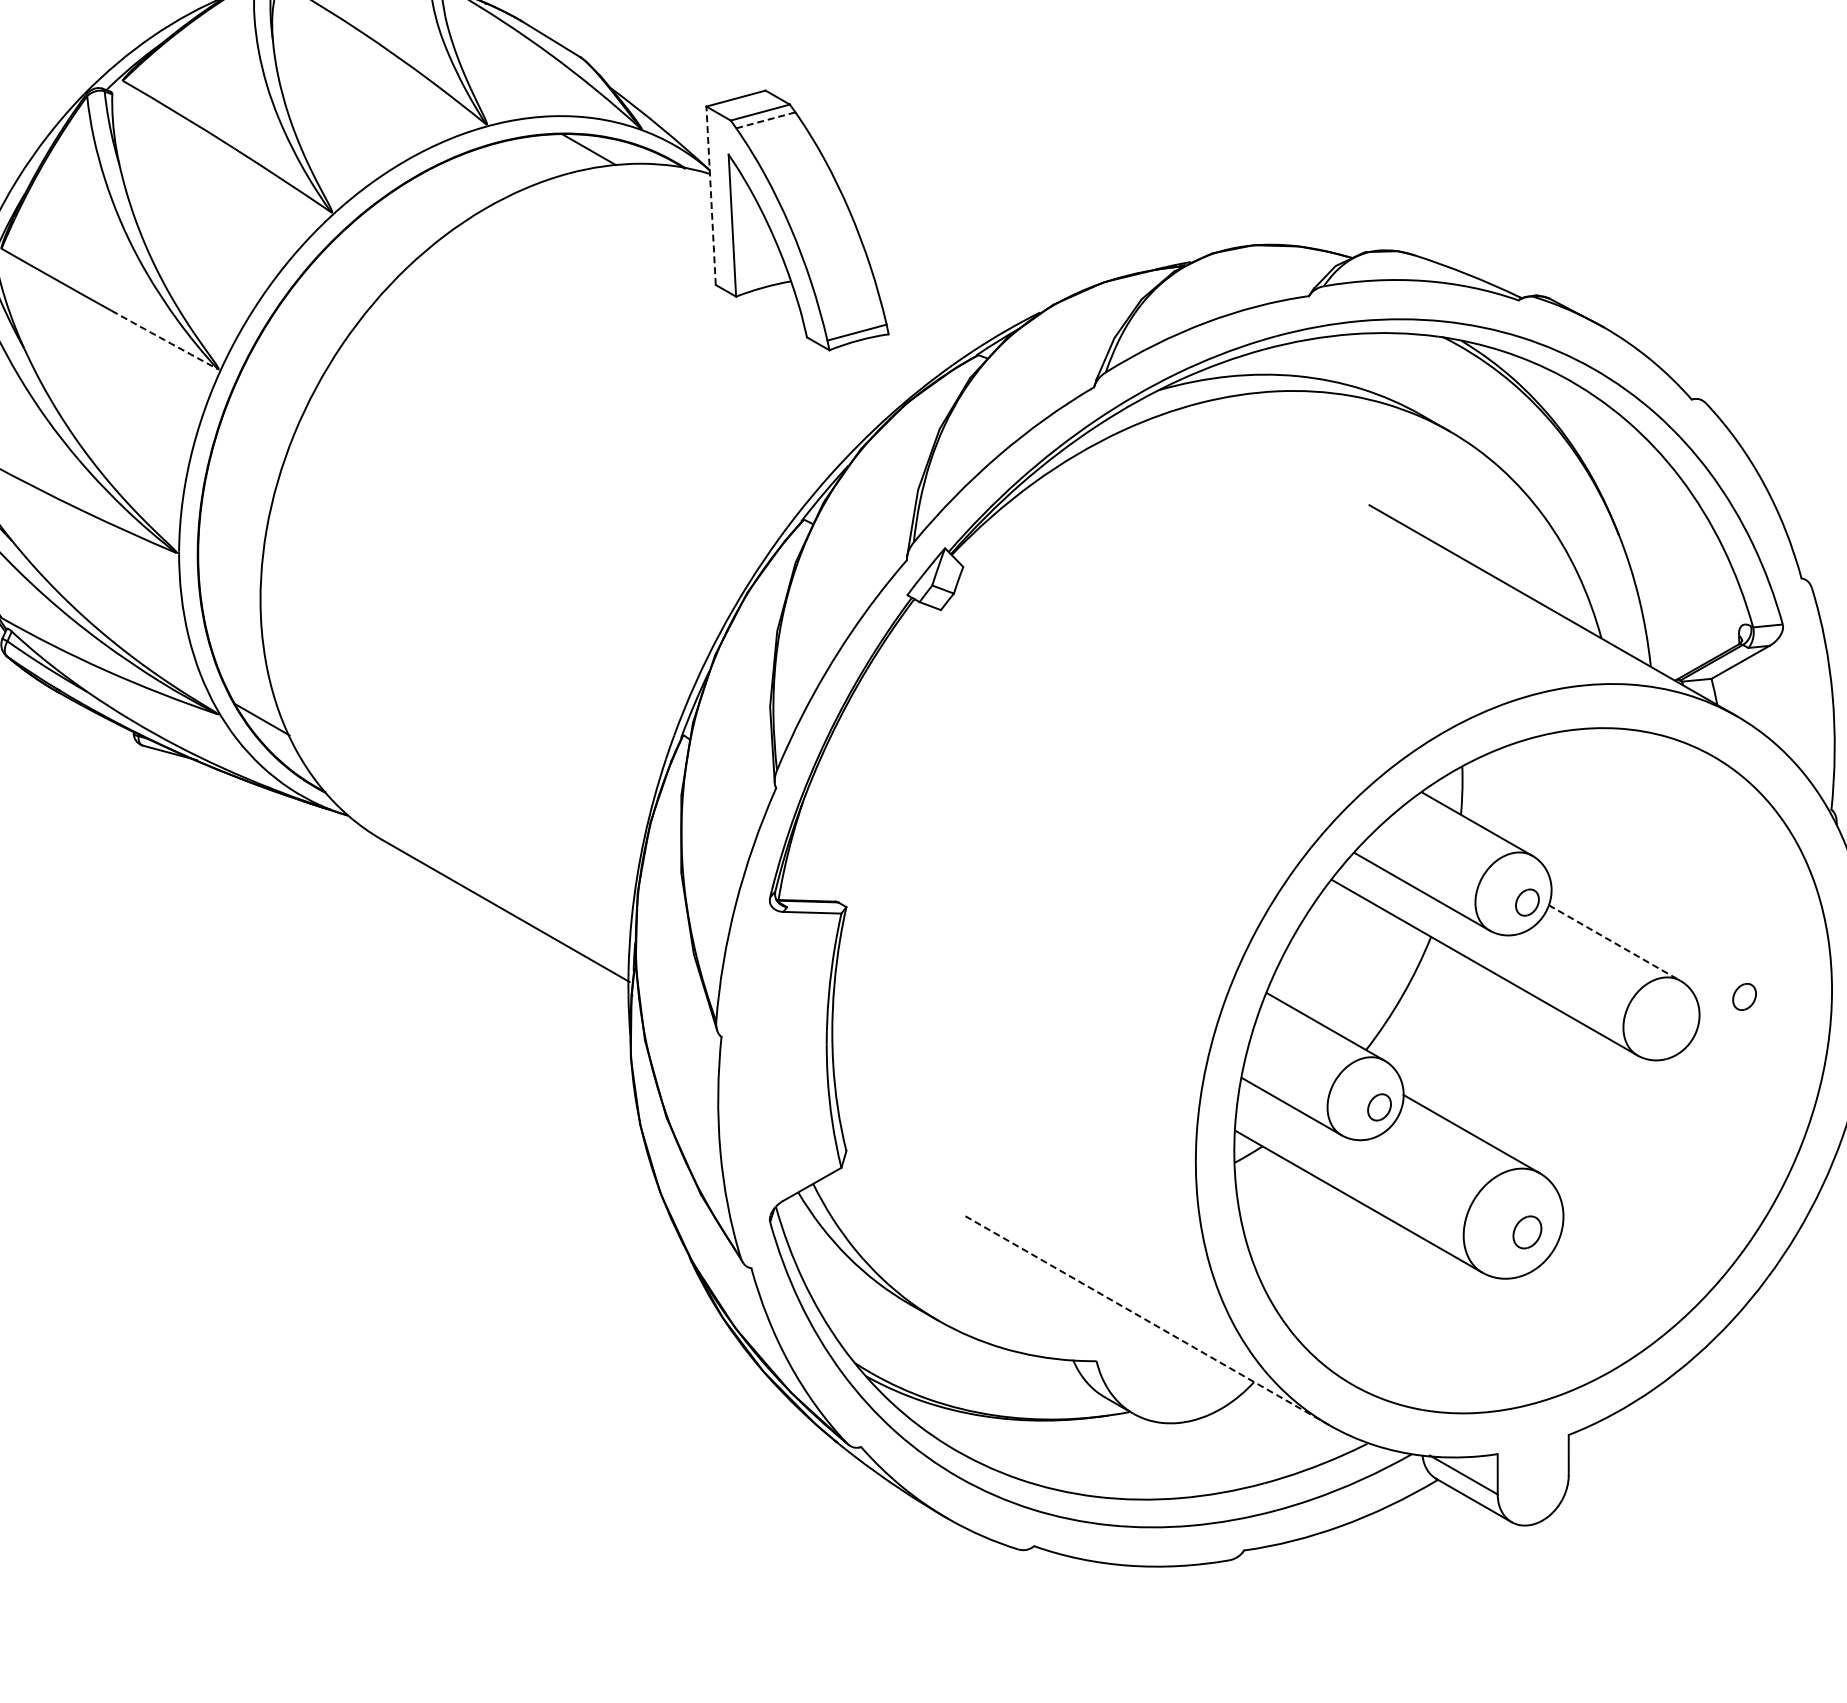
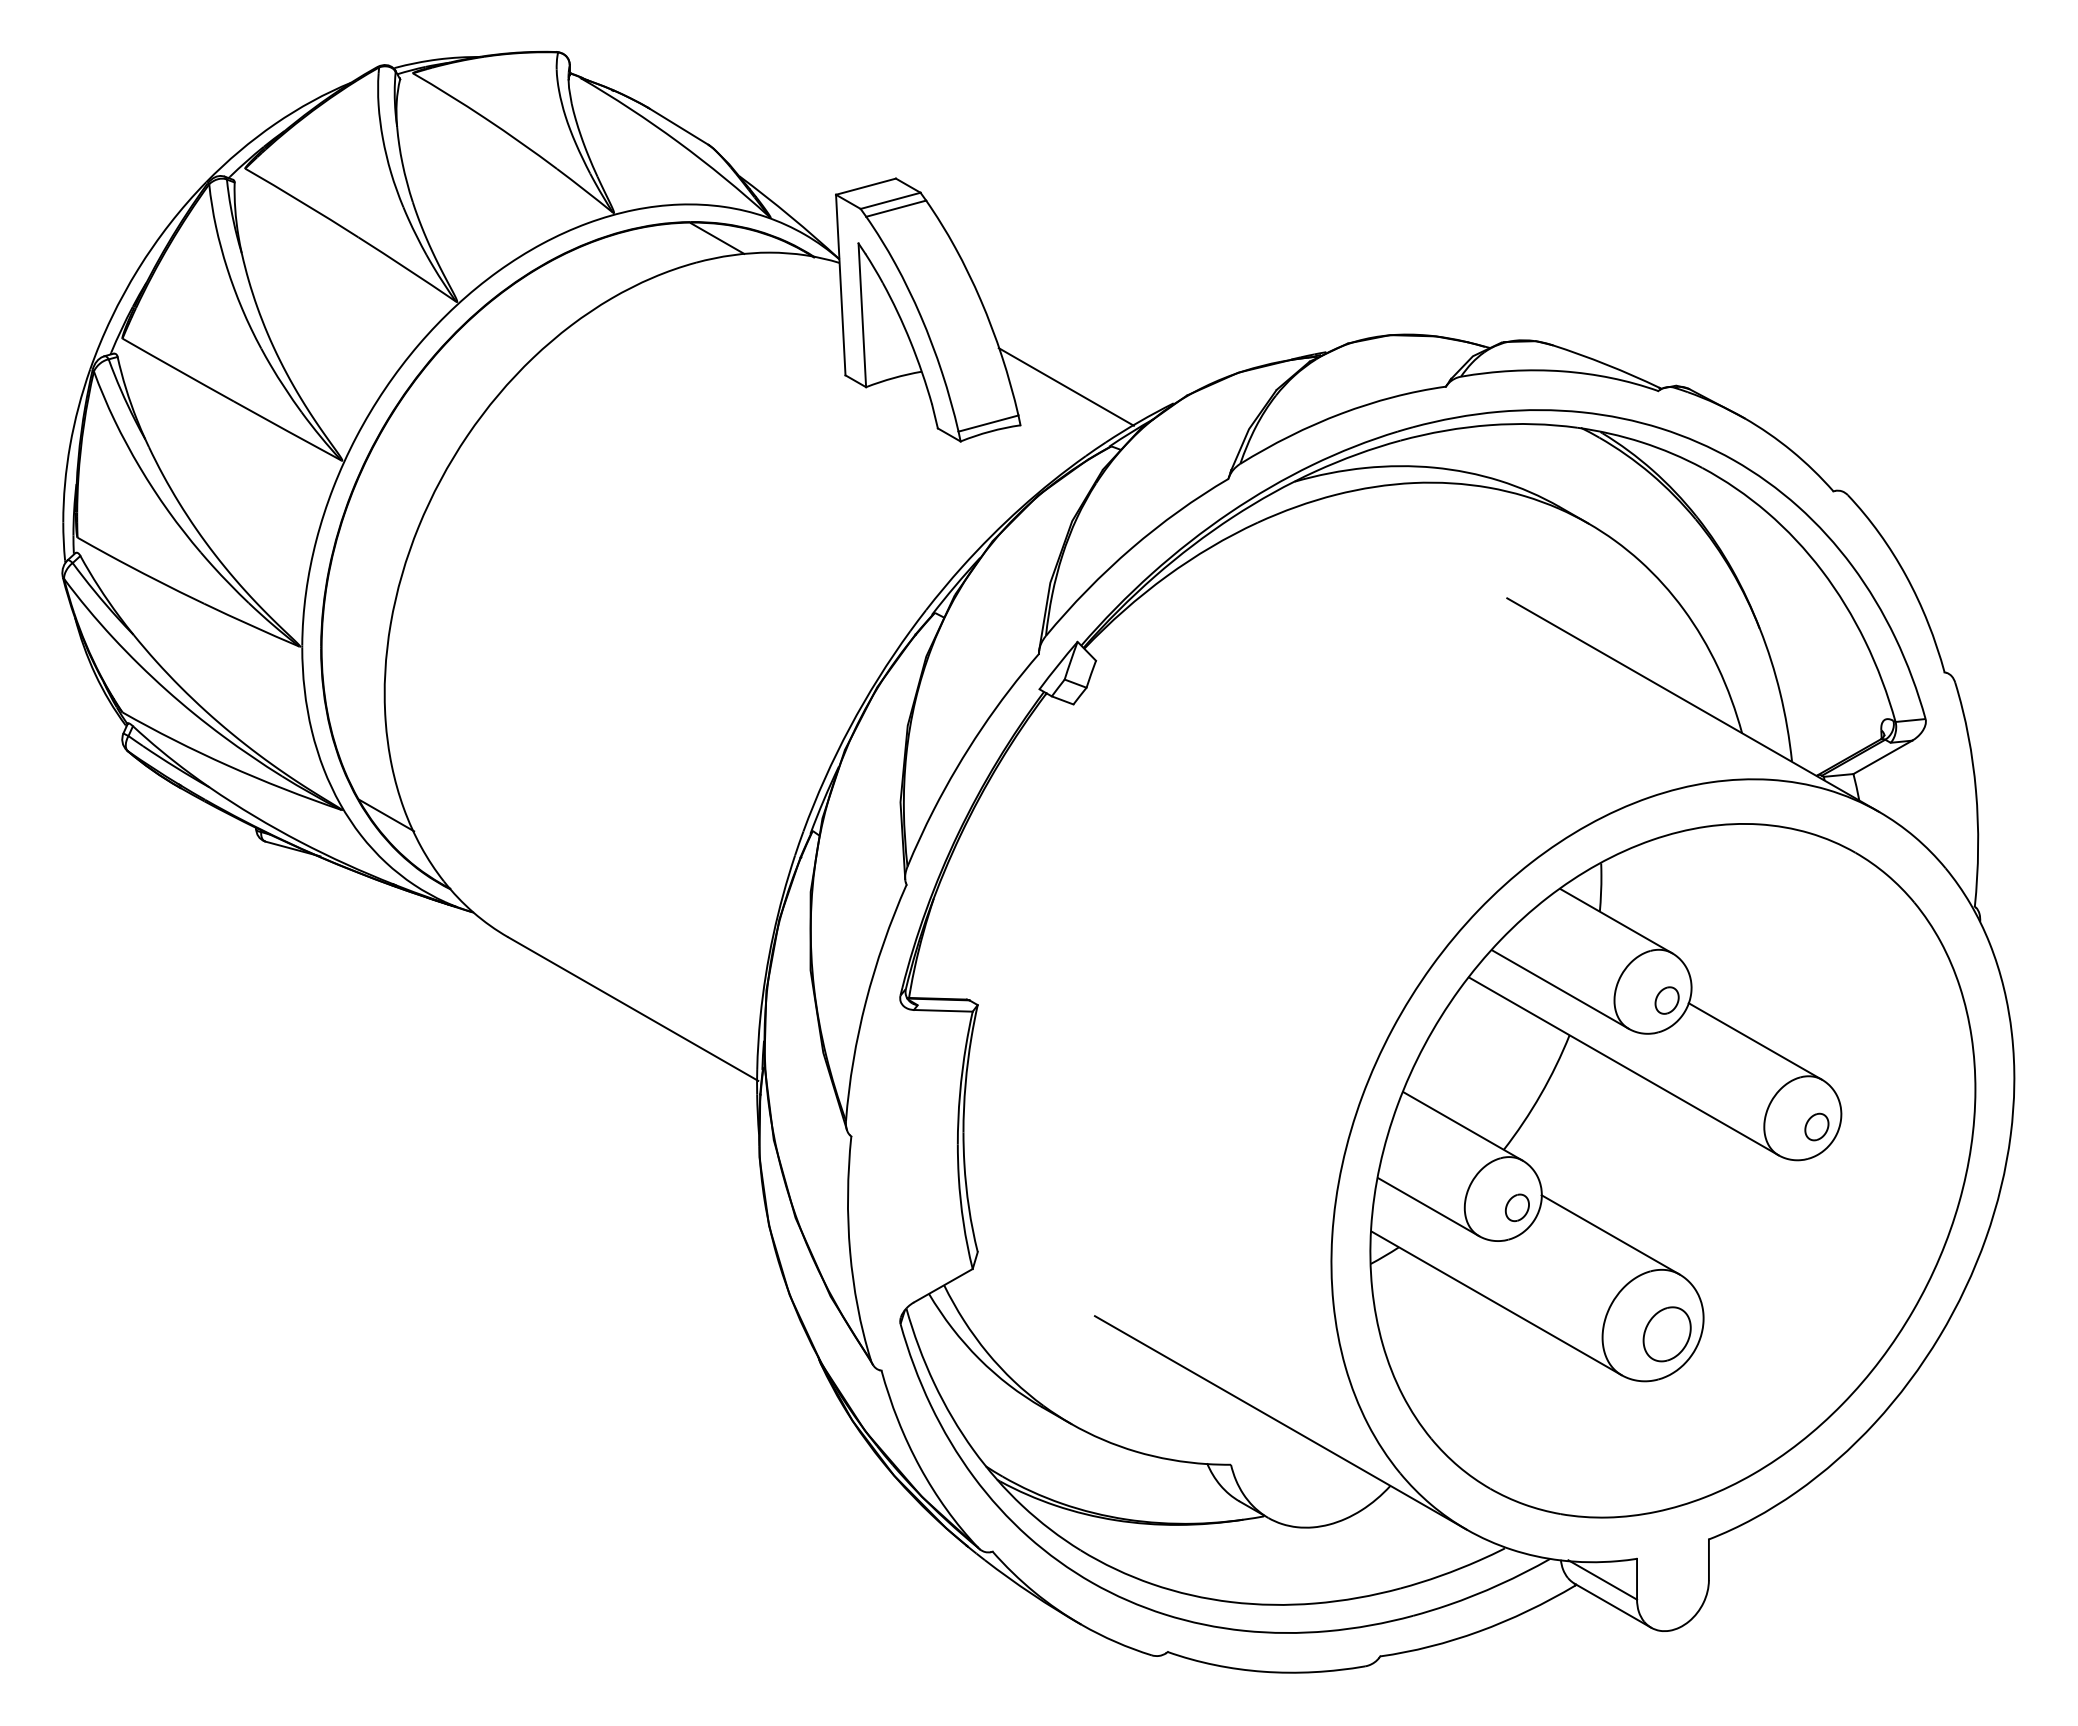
line: (766, 120) -> (896, 208), dashed -> solid
line: (710, 195) -> (840, 284), dashed -> solid
line: (933, 295) -> (1065, 386), added
arc: (164, 340) -> (287, 431), dashed -> solid
line: (1614, 943) -> (1755, 1041), dashed -> solid
part: (1744, 996) -> (1816, 1126), moved
part: (1526, 1232) -> (1666, 1334), size x1.67
line: (1145, 1319) -> (1280, 1422), dashed -> solid

